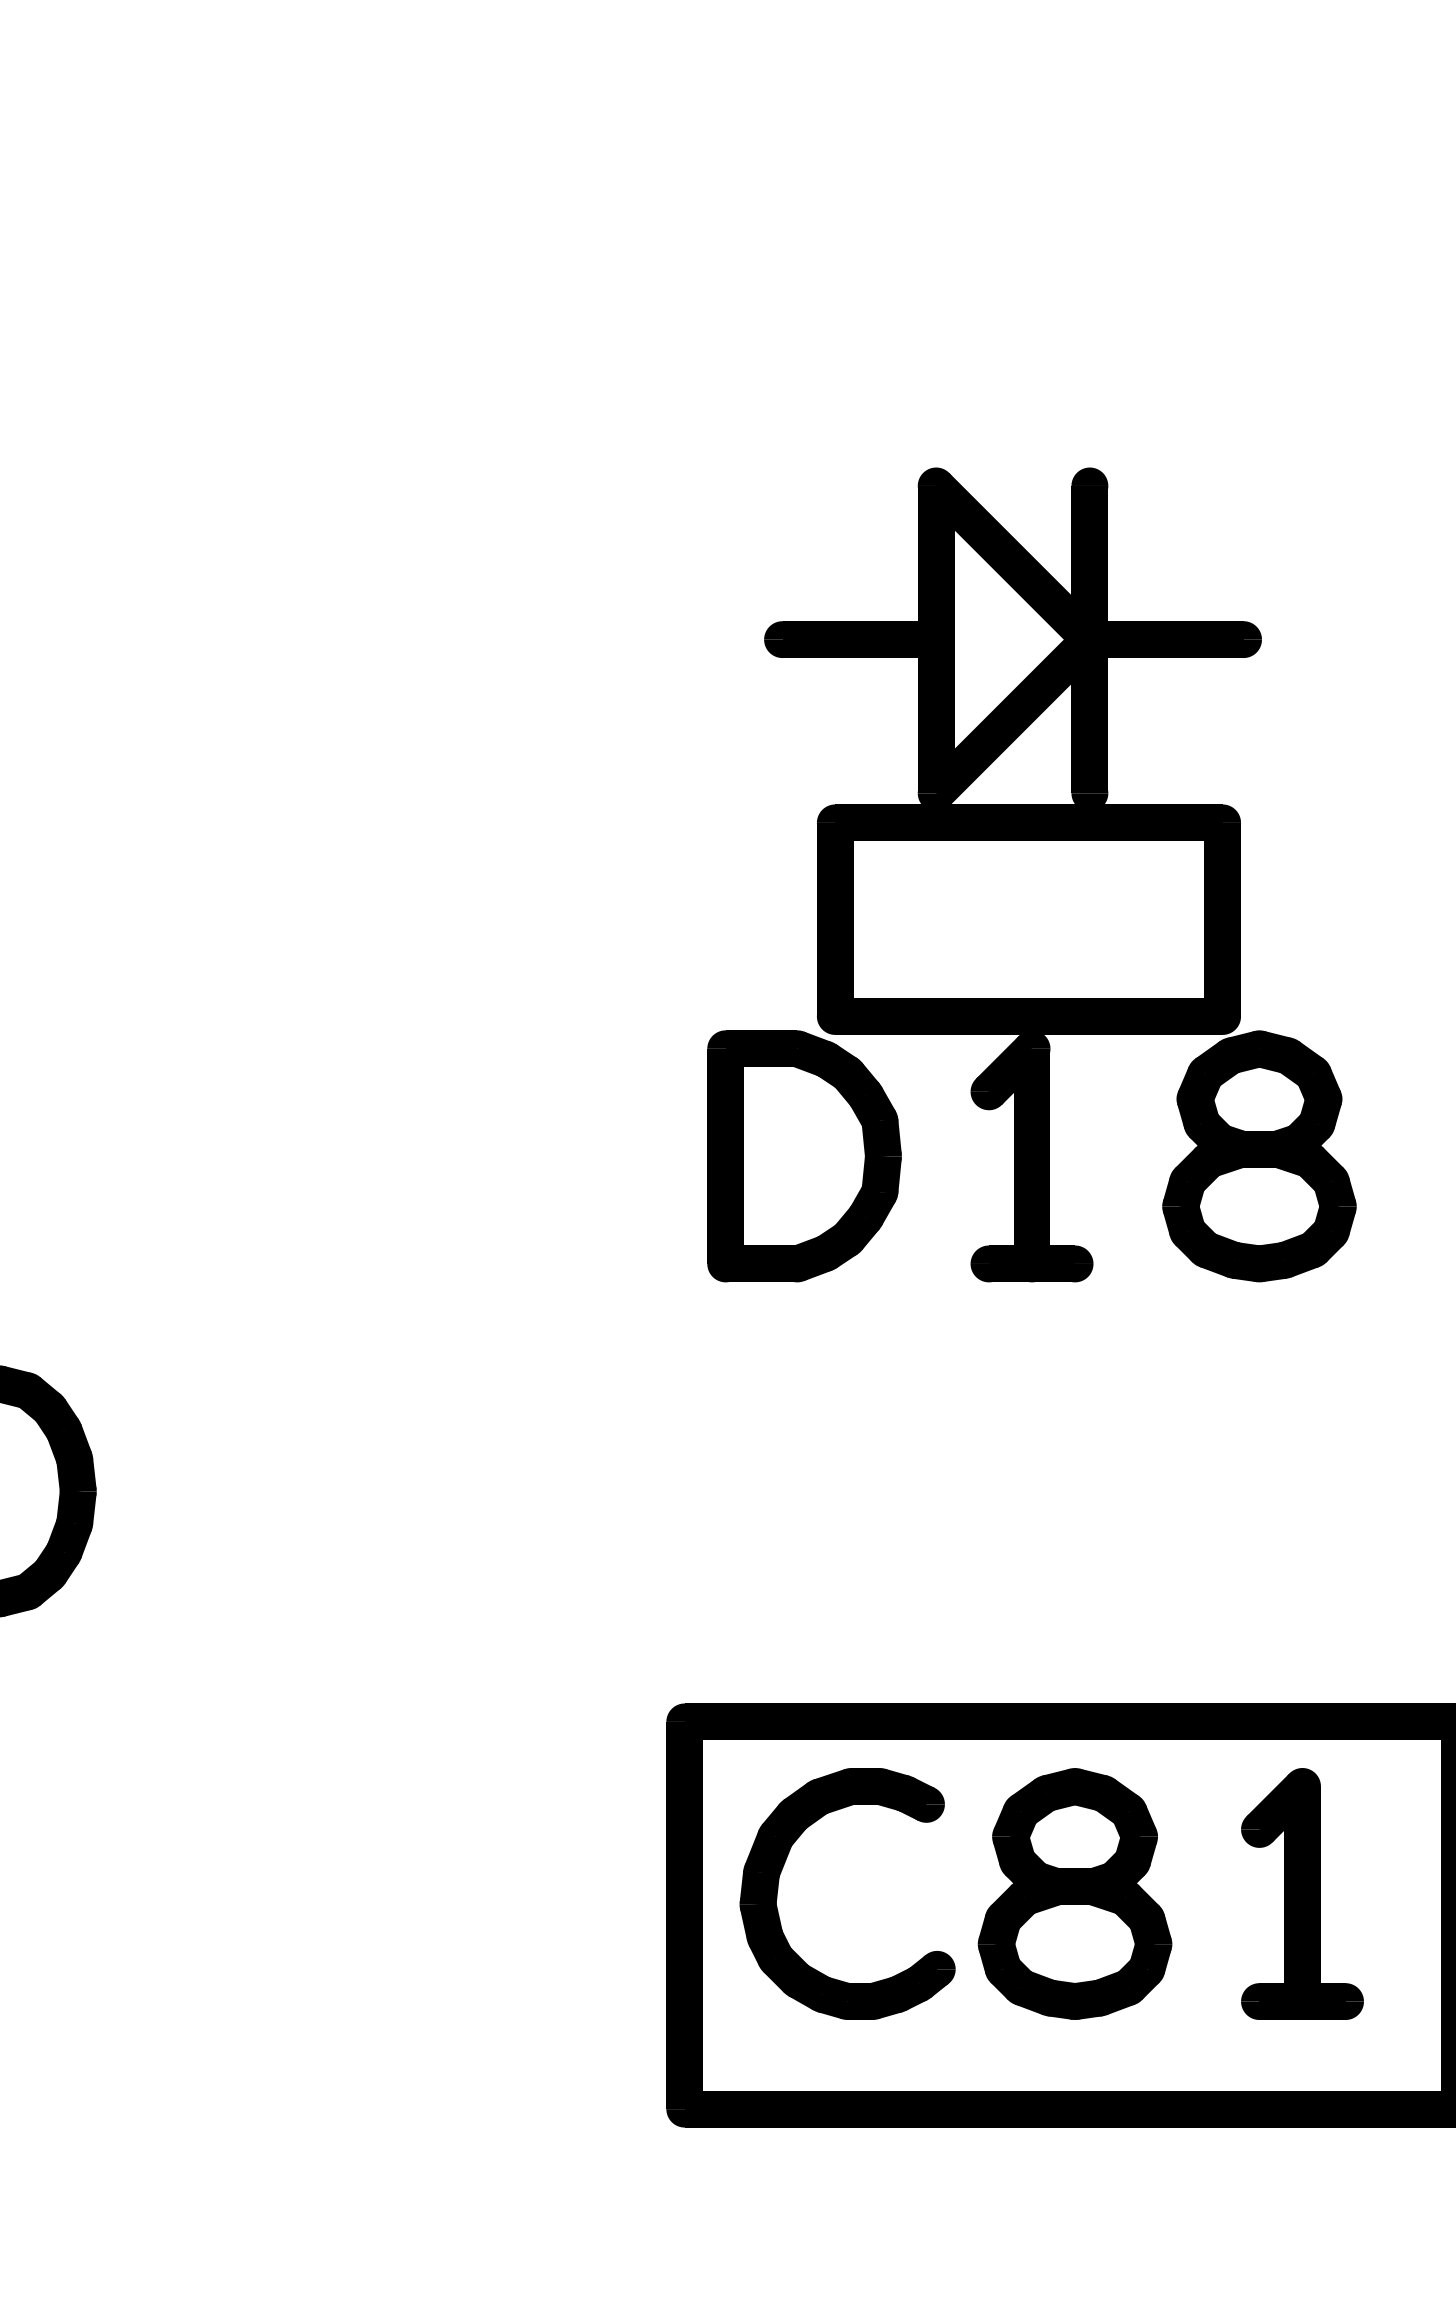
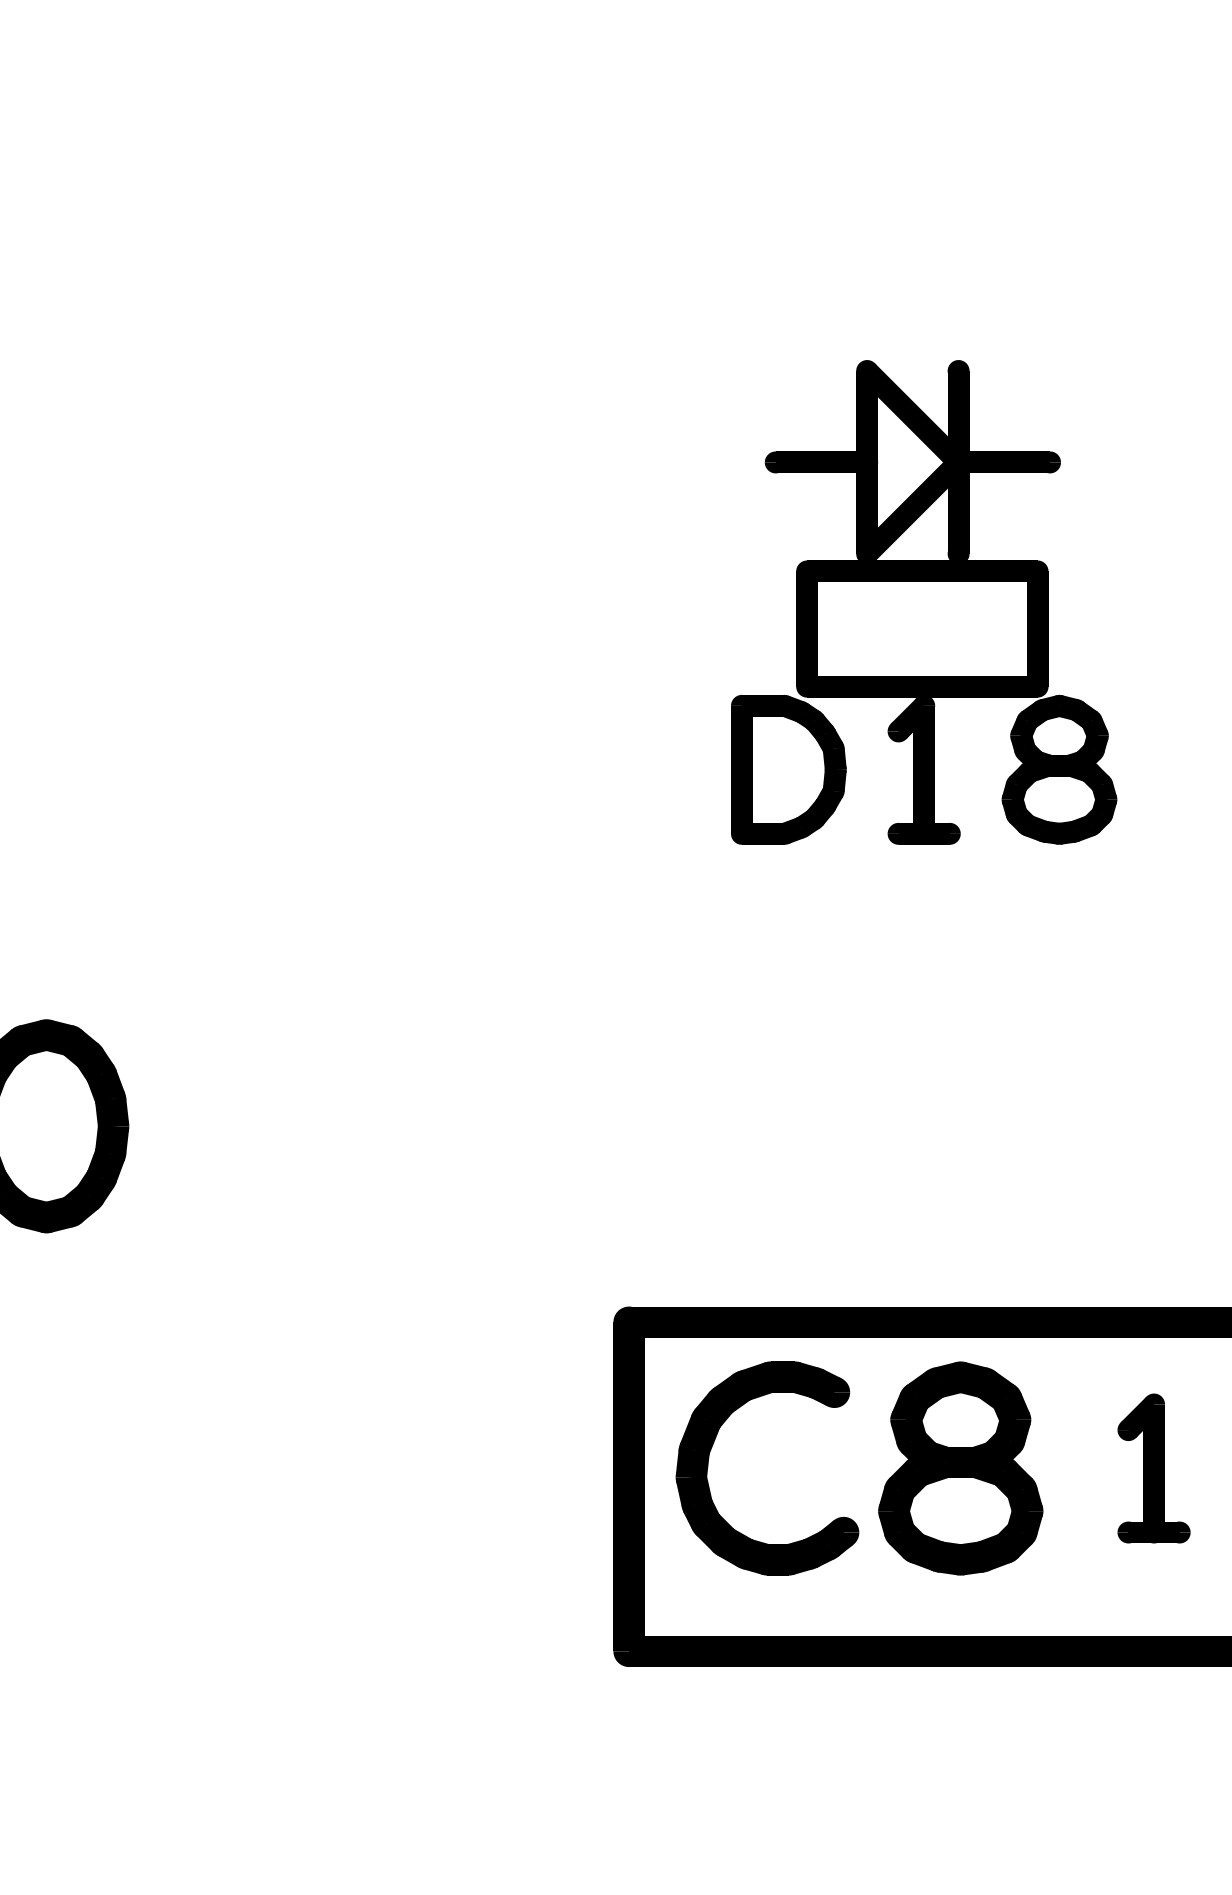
part: (1031, 874) -> (923, 602), size x0.7
part: (1302, 1893) -> (1154, 1468), size x0.7

